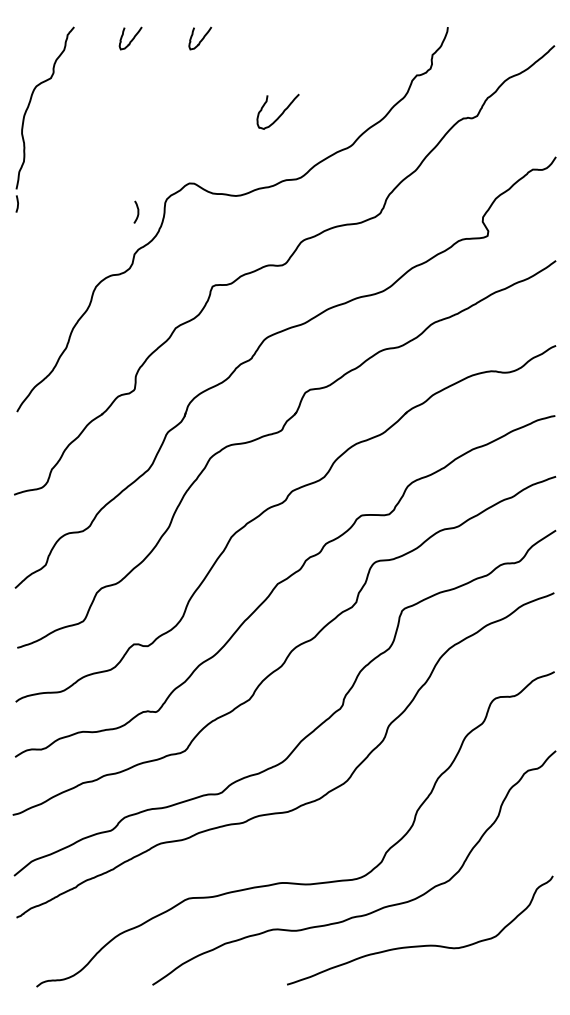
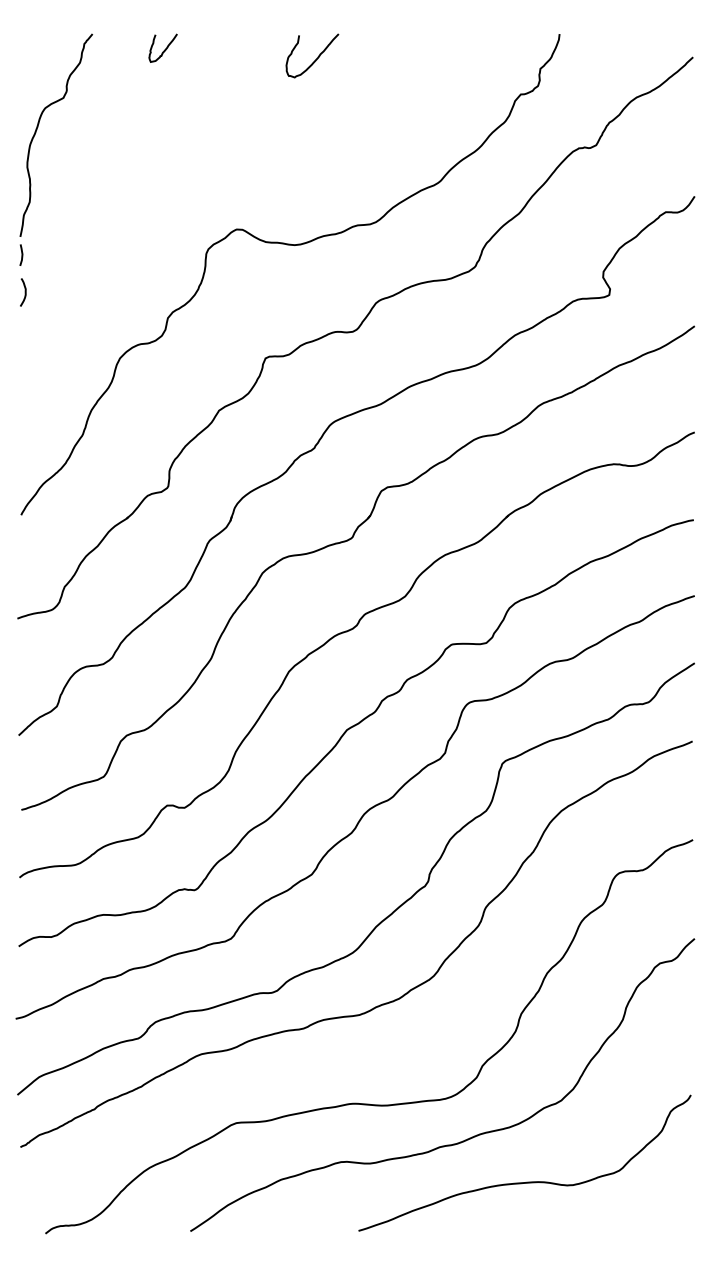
curve: (201, 39) -> (251, 49), removed
curve: (281, 113) -> (316, 58), moved
curve: (137, 212) -> (24, 292), moved

